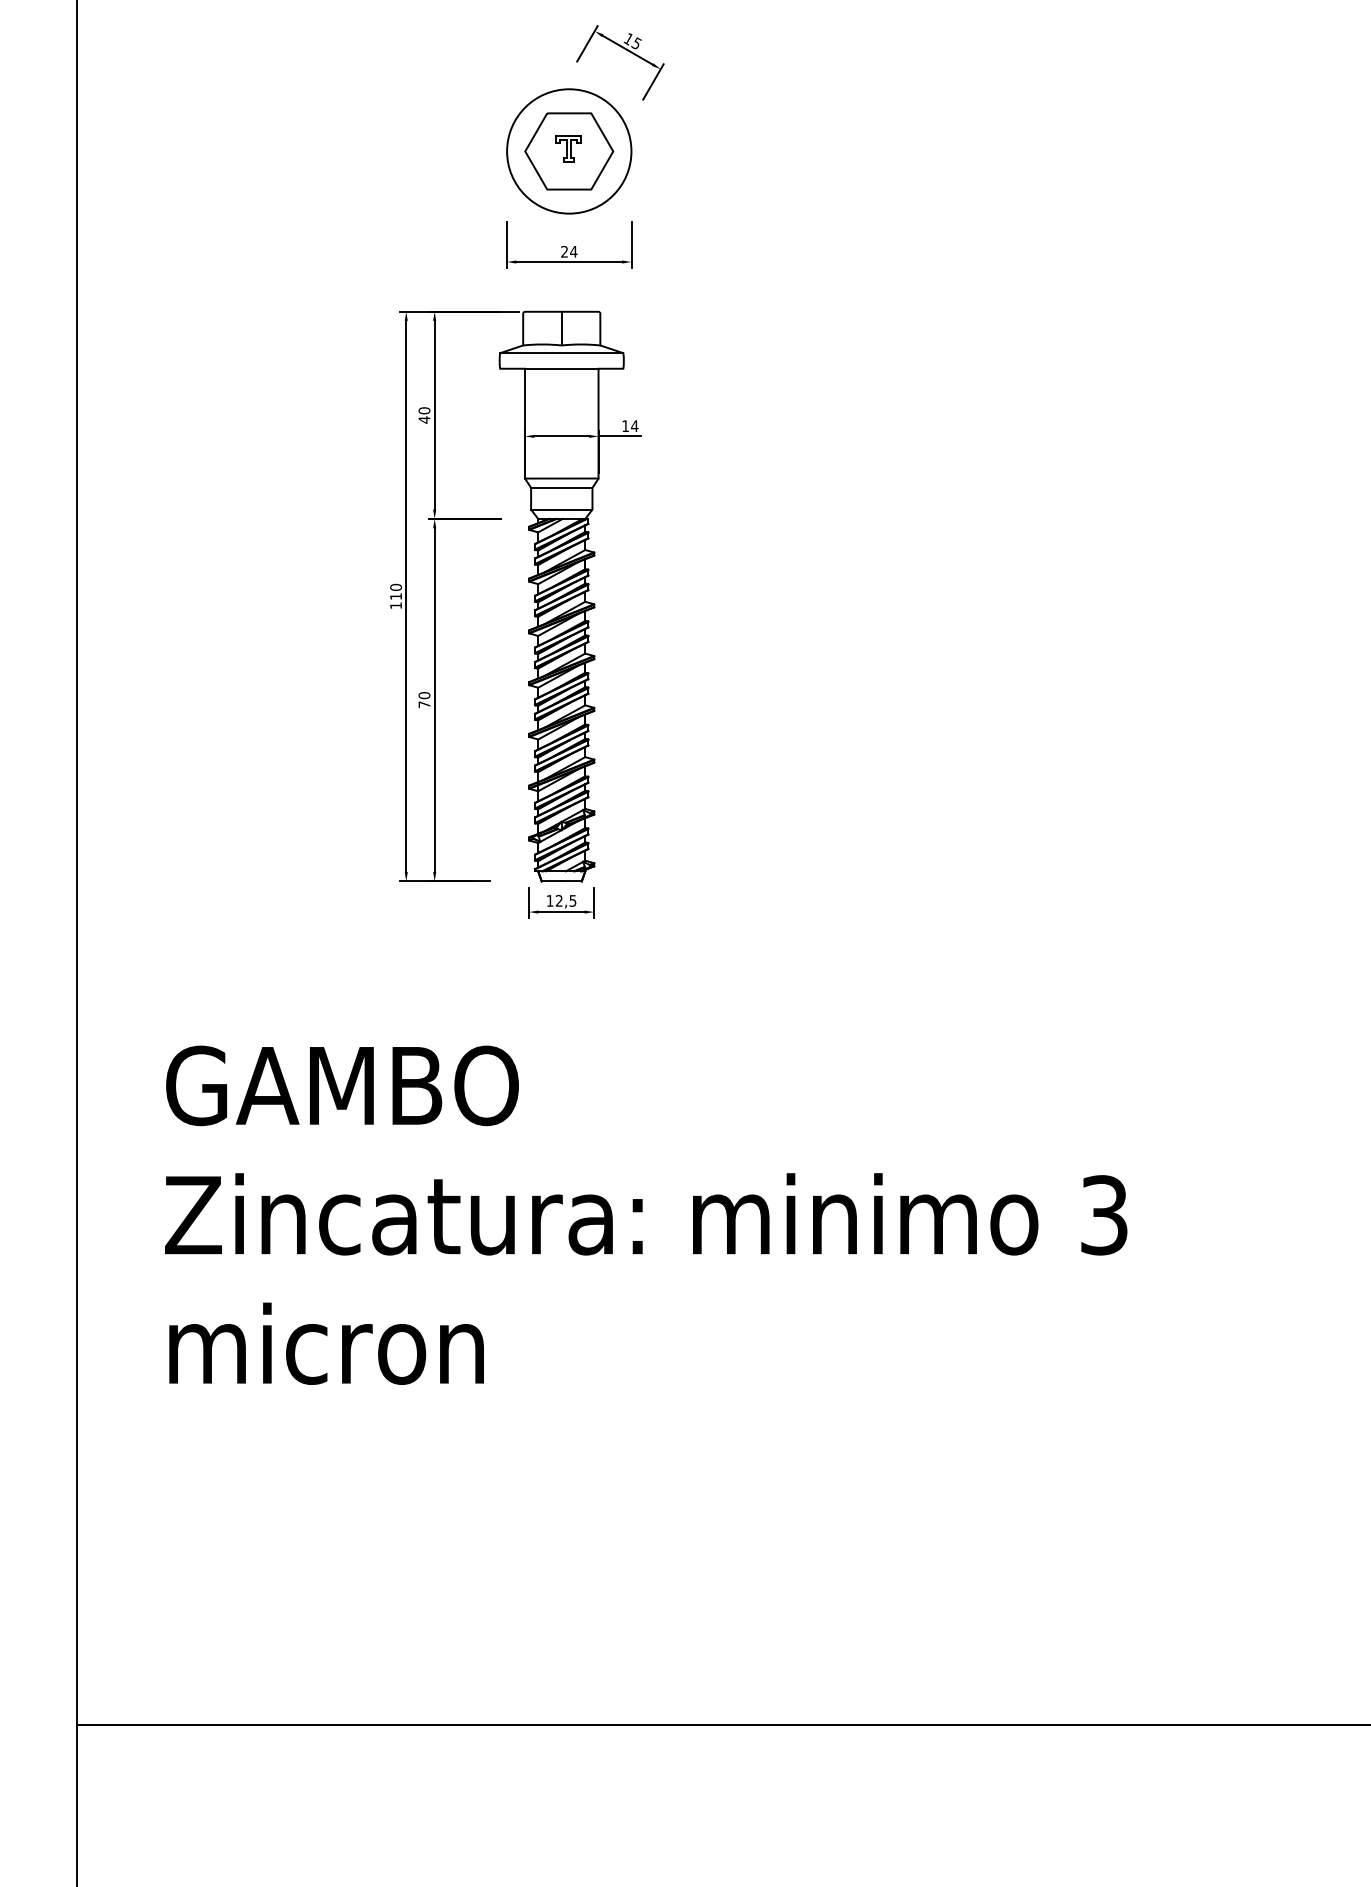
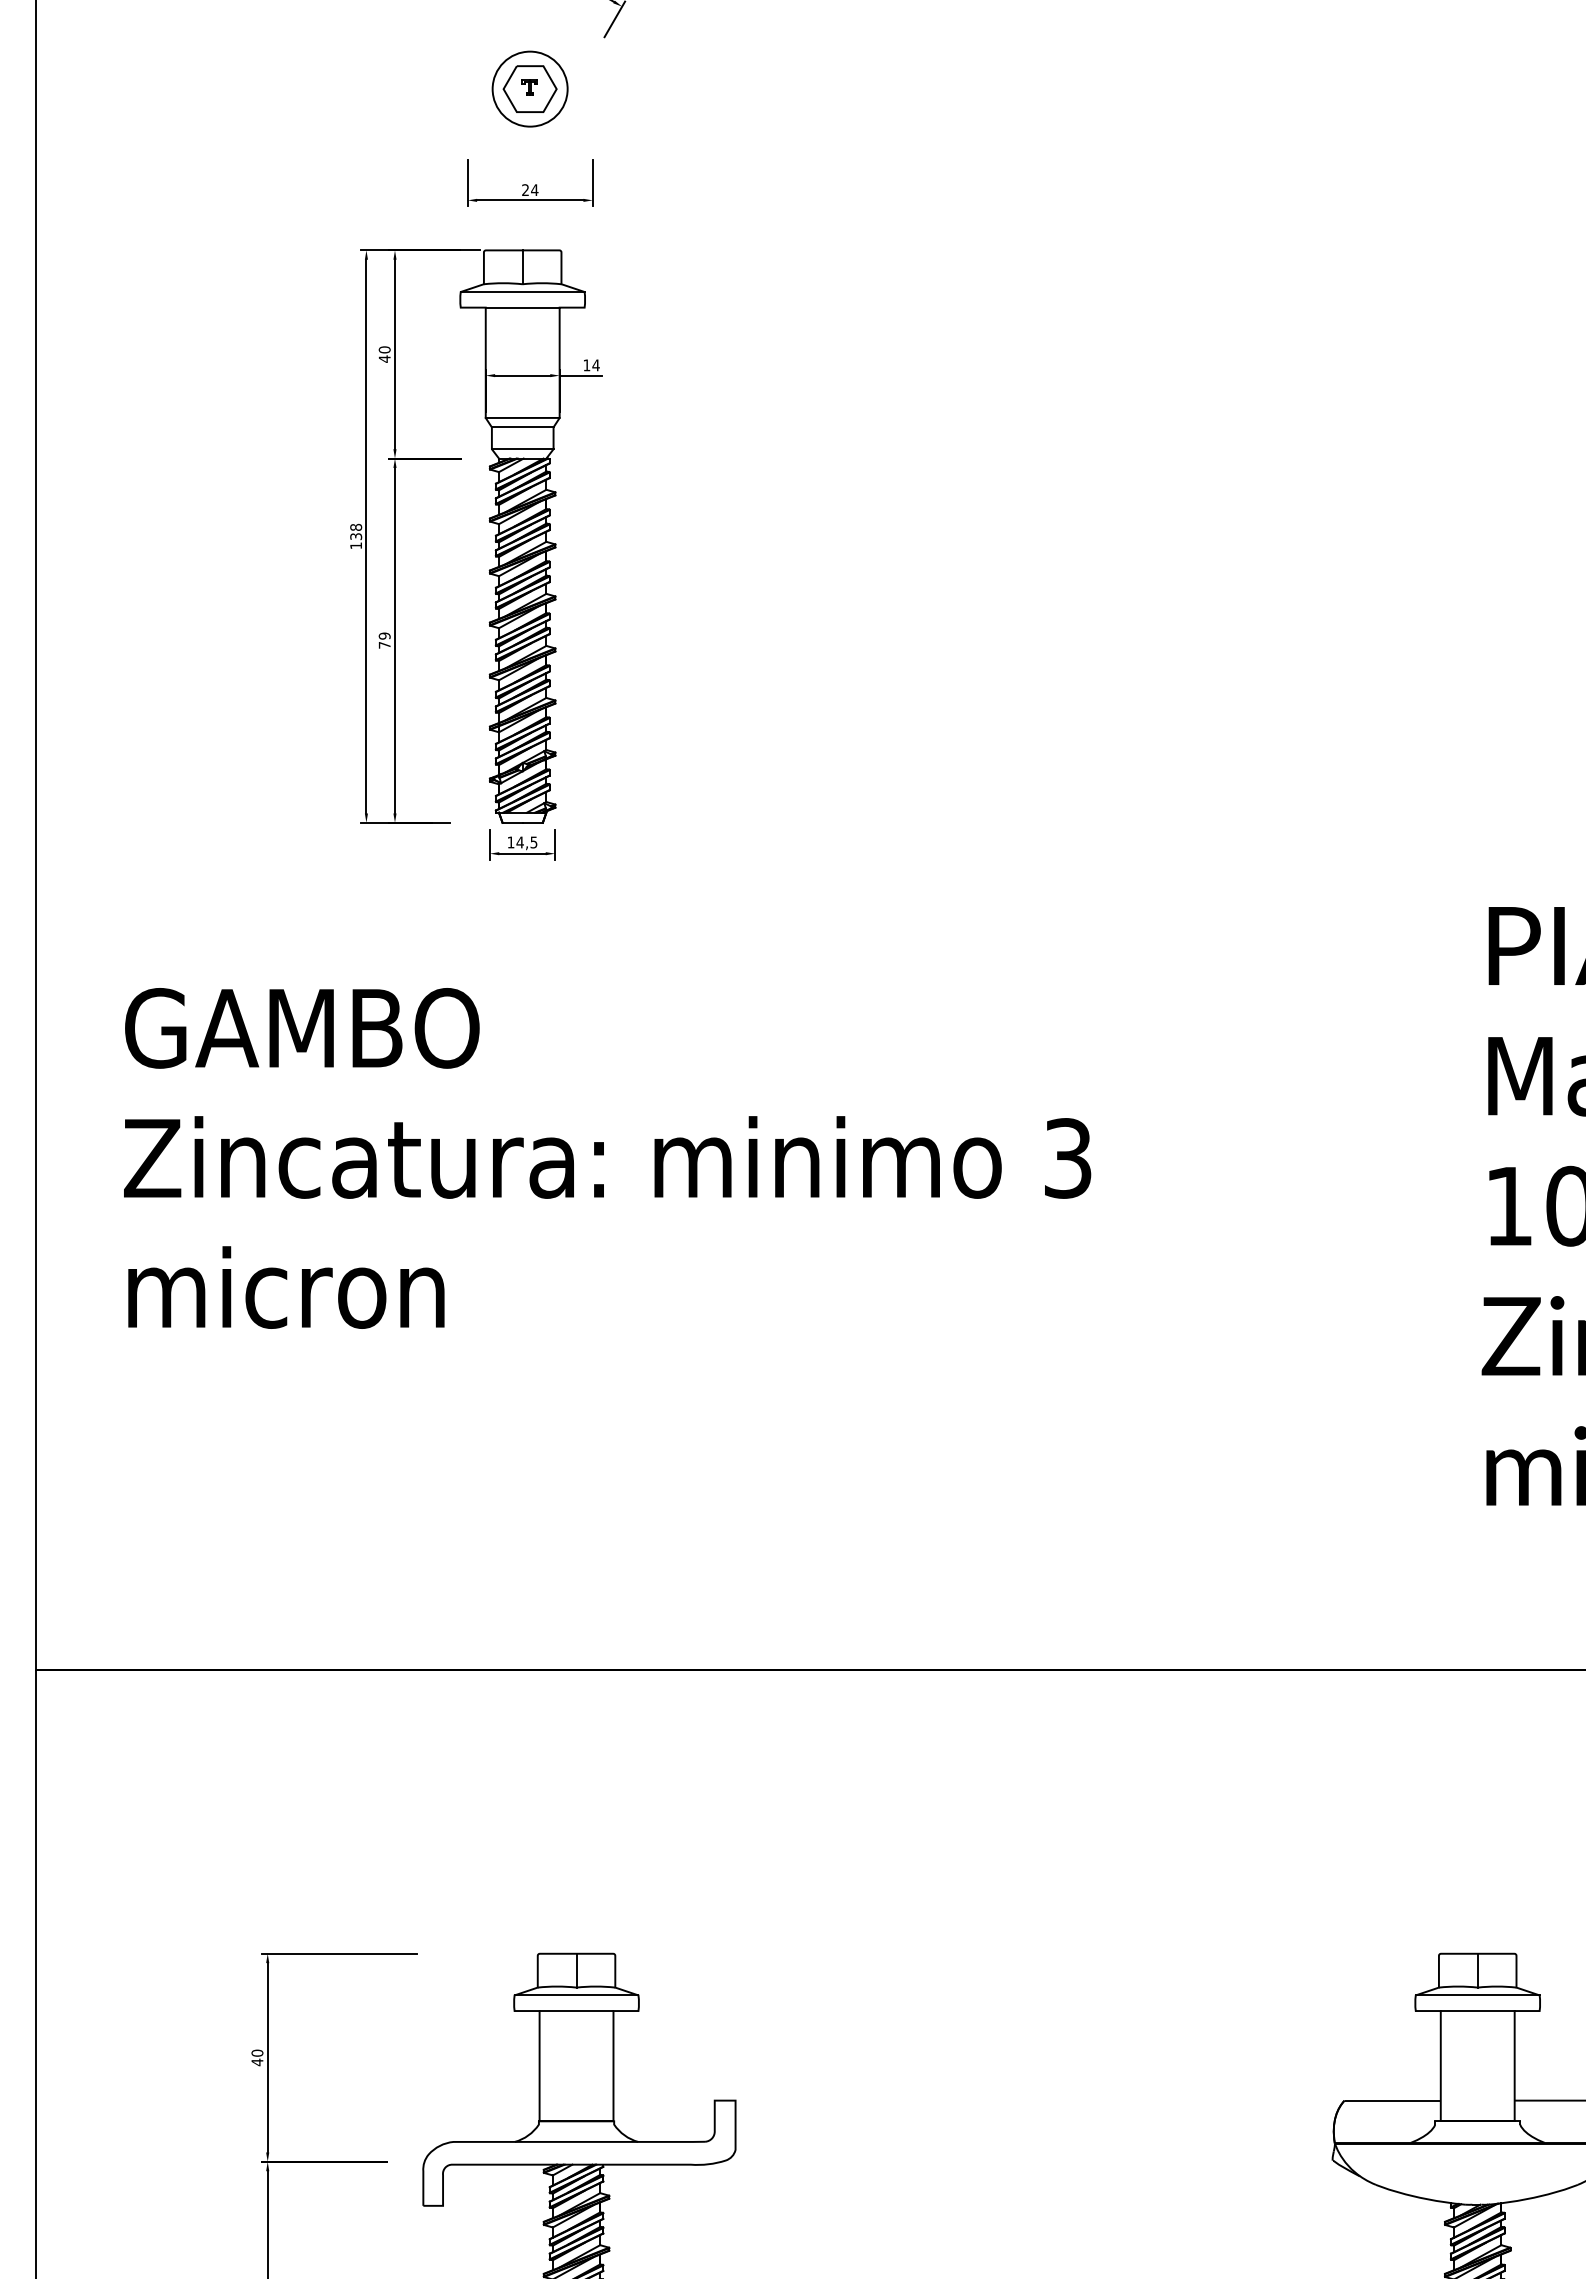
part: (568, 150) -> (529, 88), size x0.6
text: (396, 591) -> (356, 531), 110 -> 138
text: (424, 694) -> (384, 635), 70 -> 79
text: (558, 900) -> (519, 842), 12,5 -> 14,5

